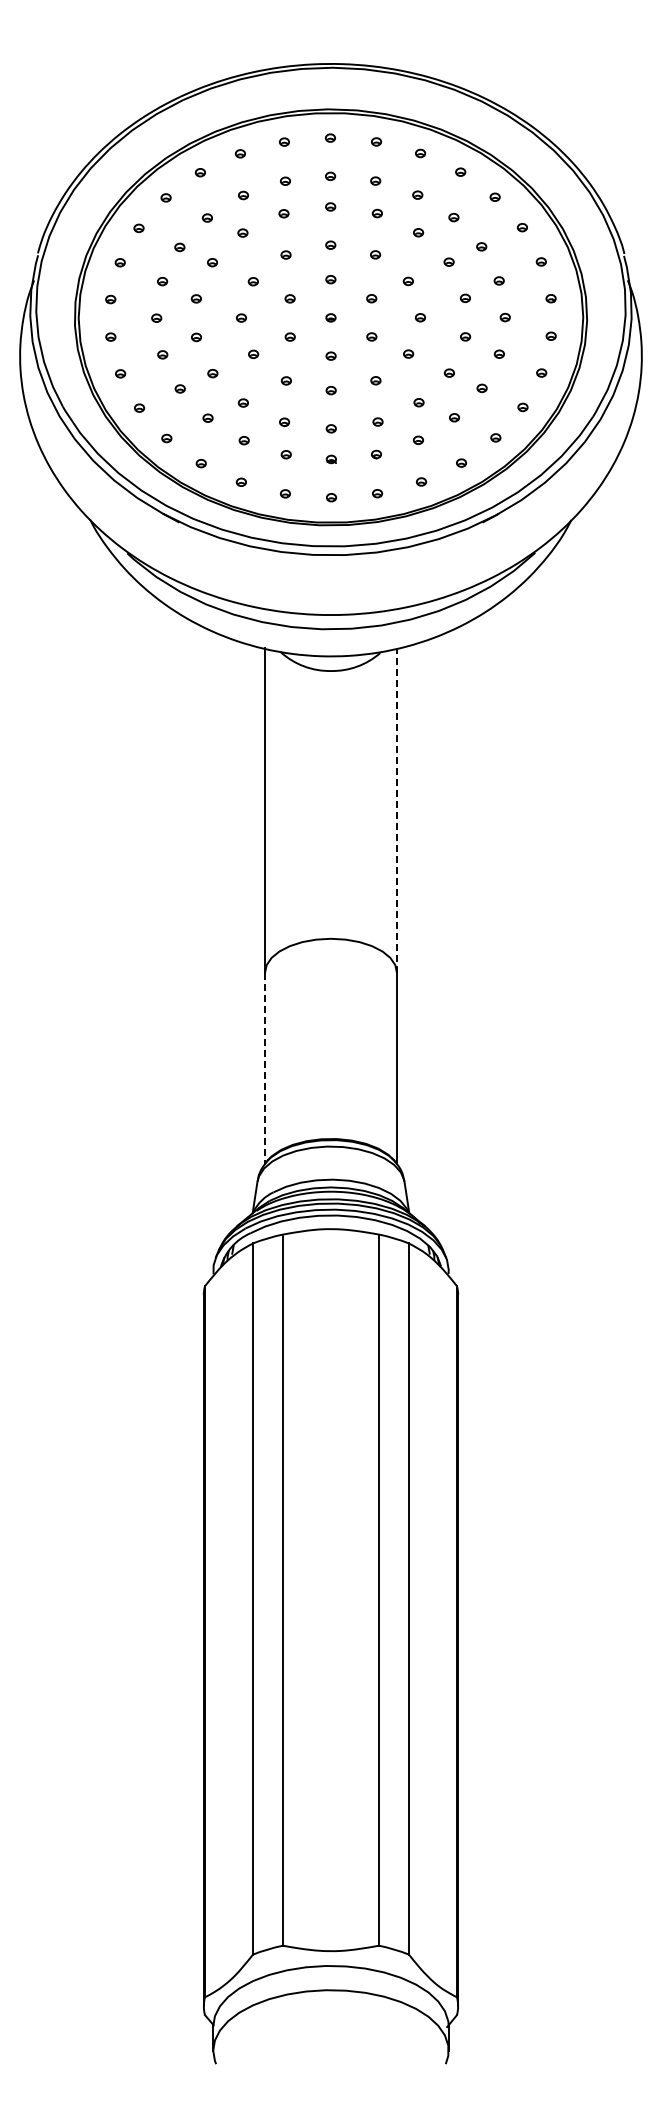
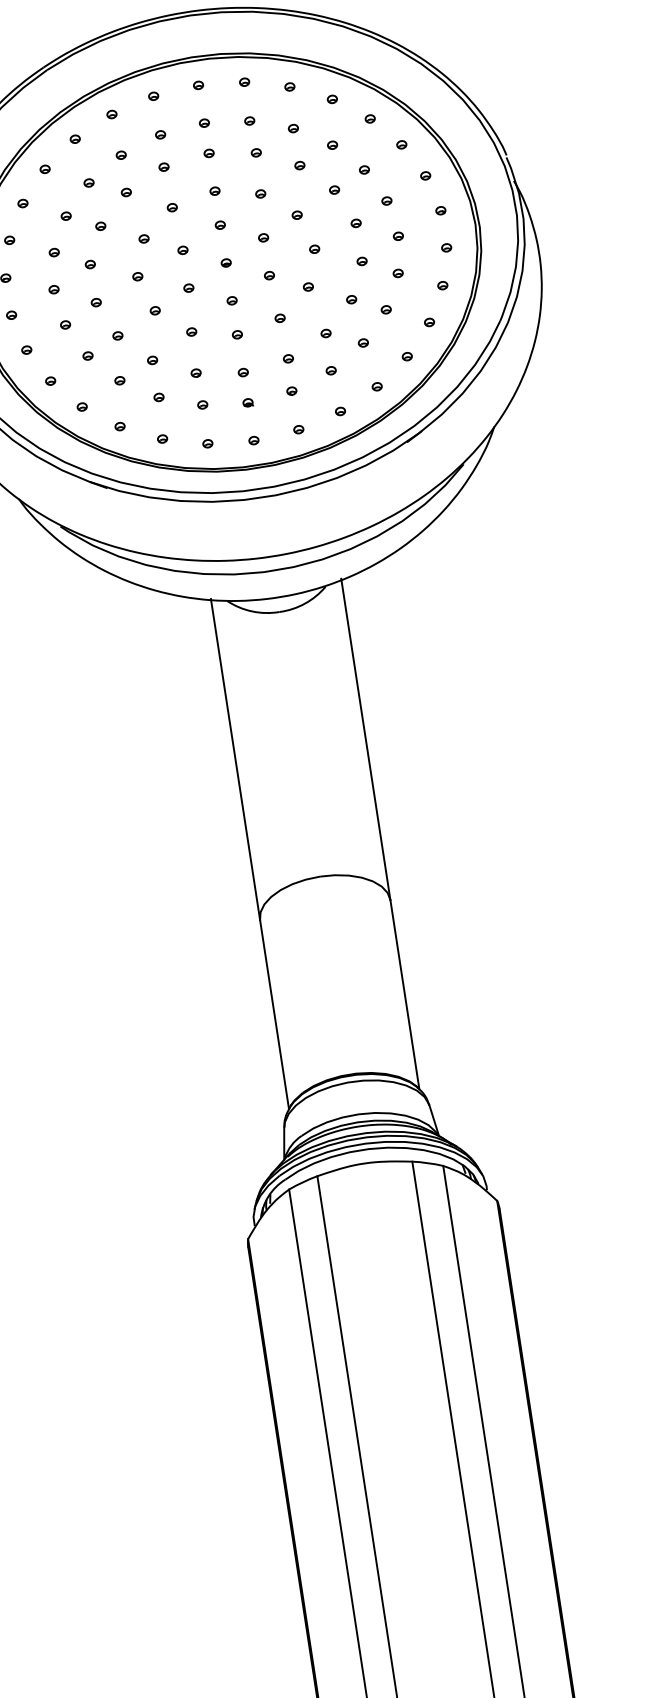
line: (396, 810) -> (365, 739), dashed -> solid
line: (265, 1068) -> (275, 1014), dashed -> solid

